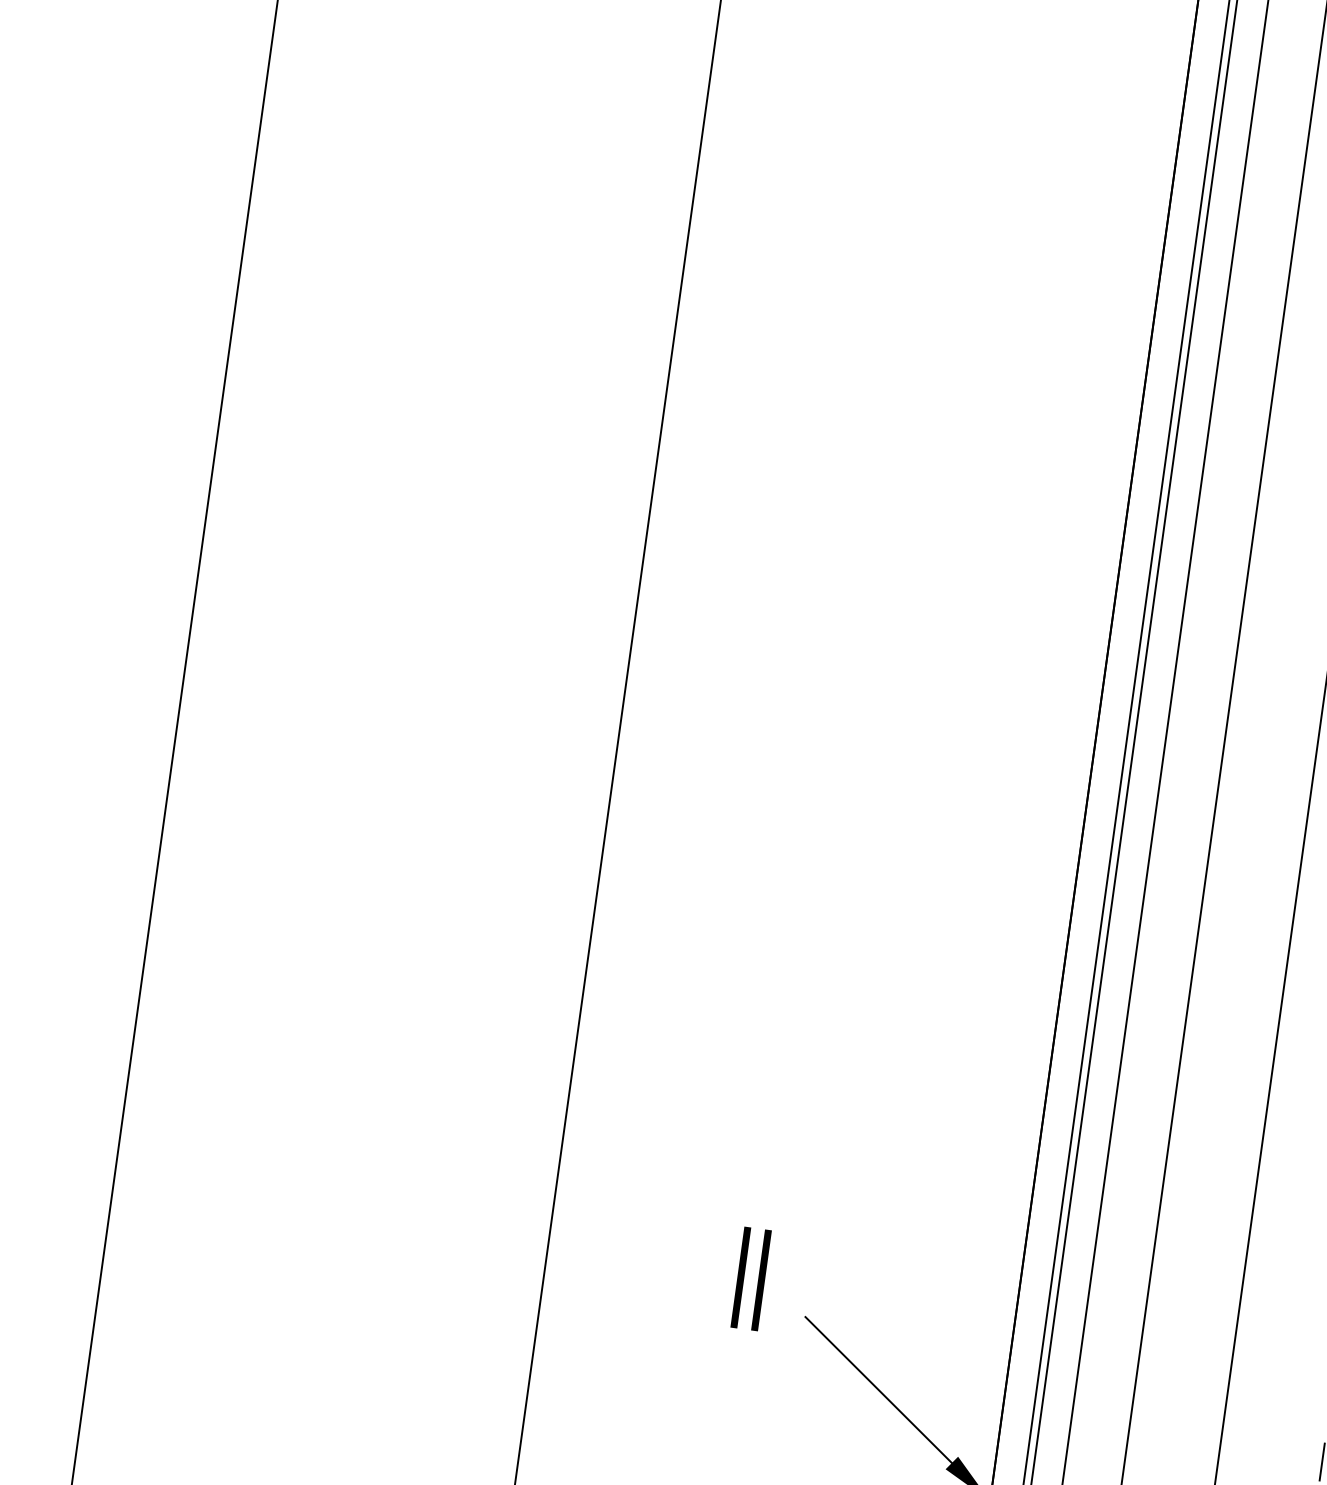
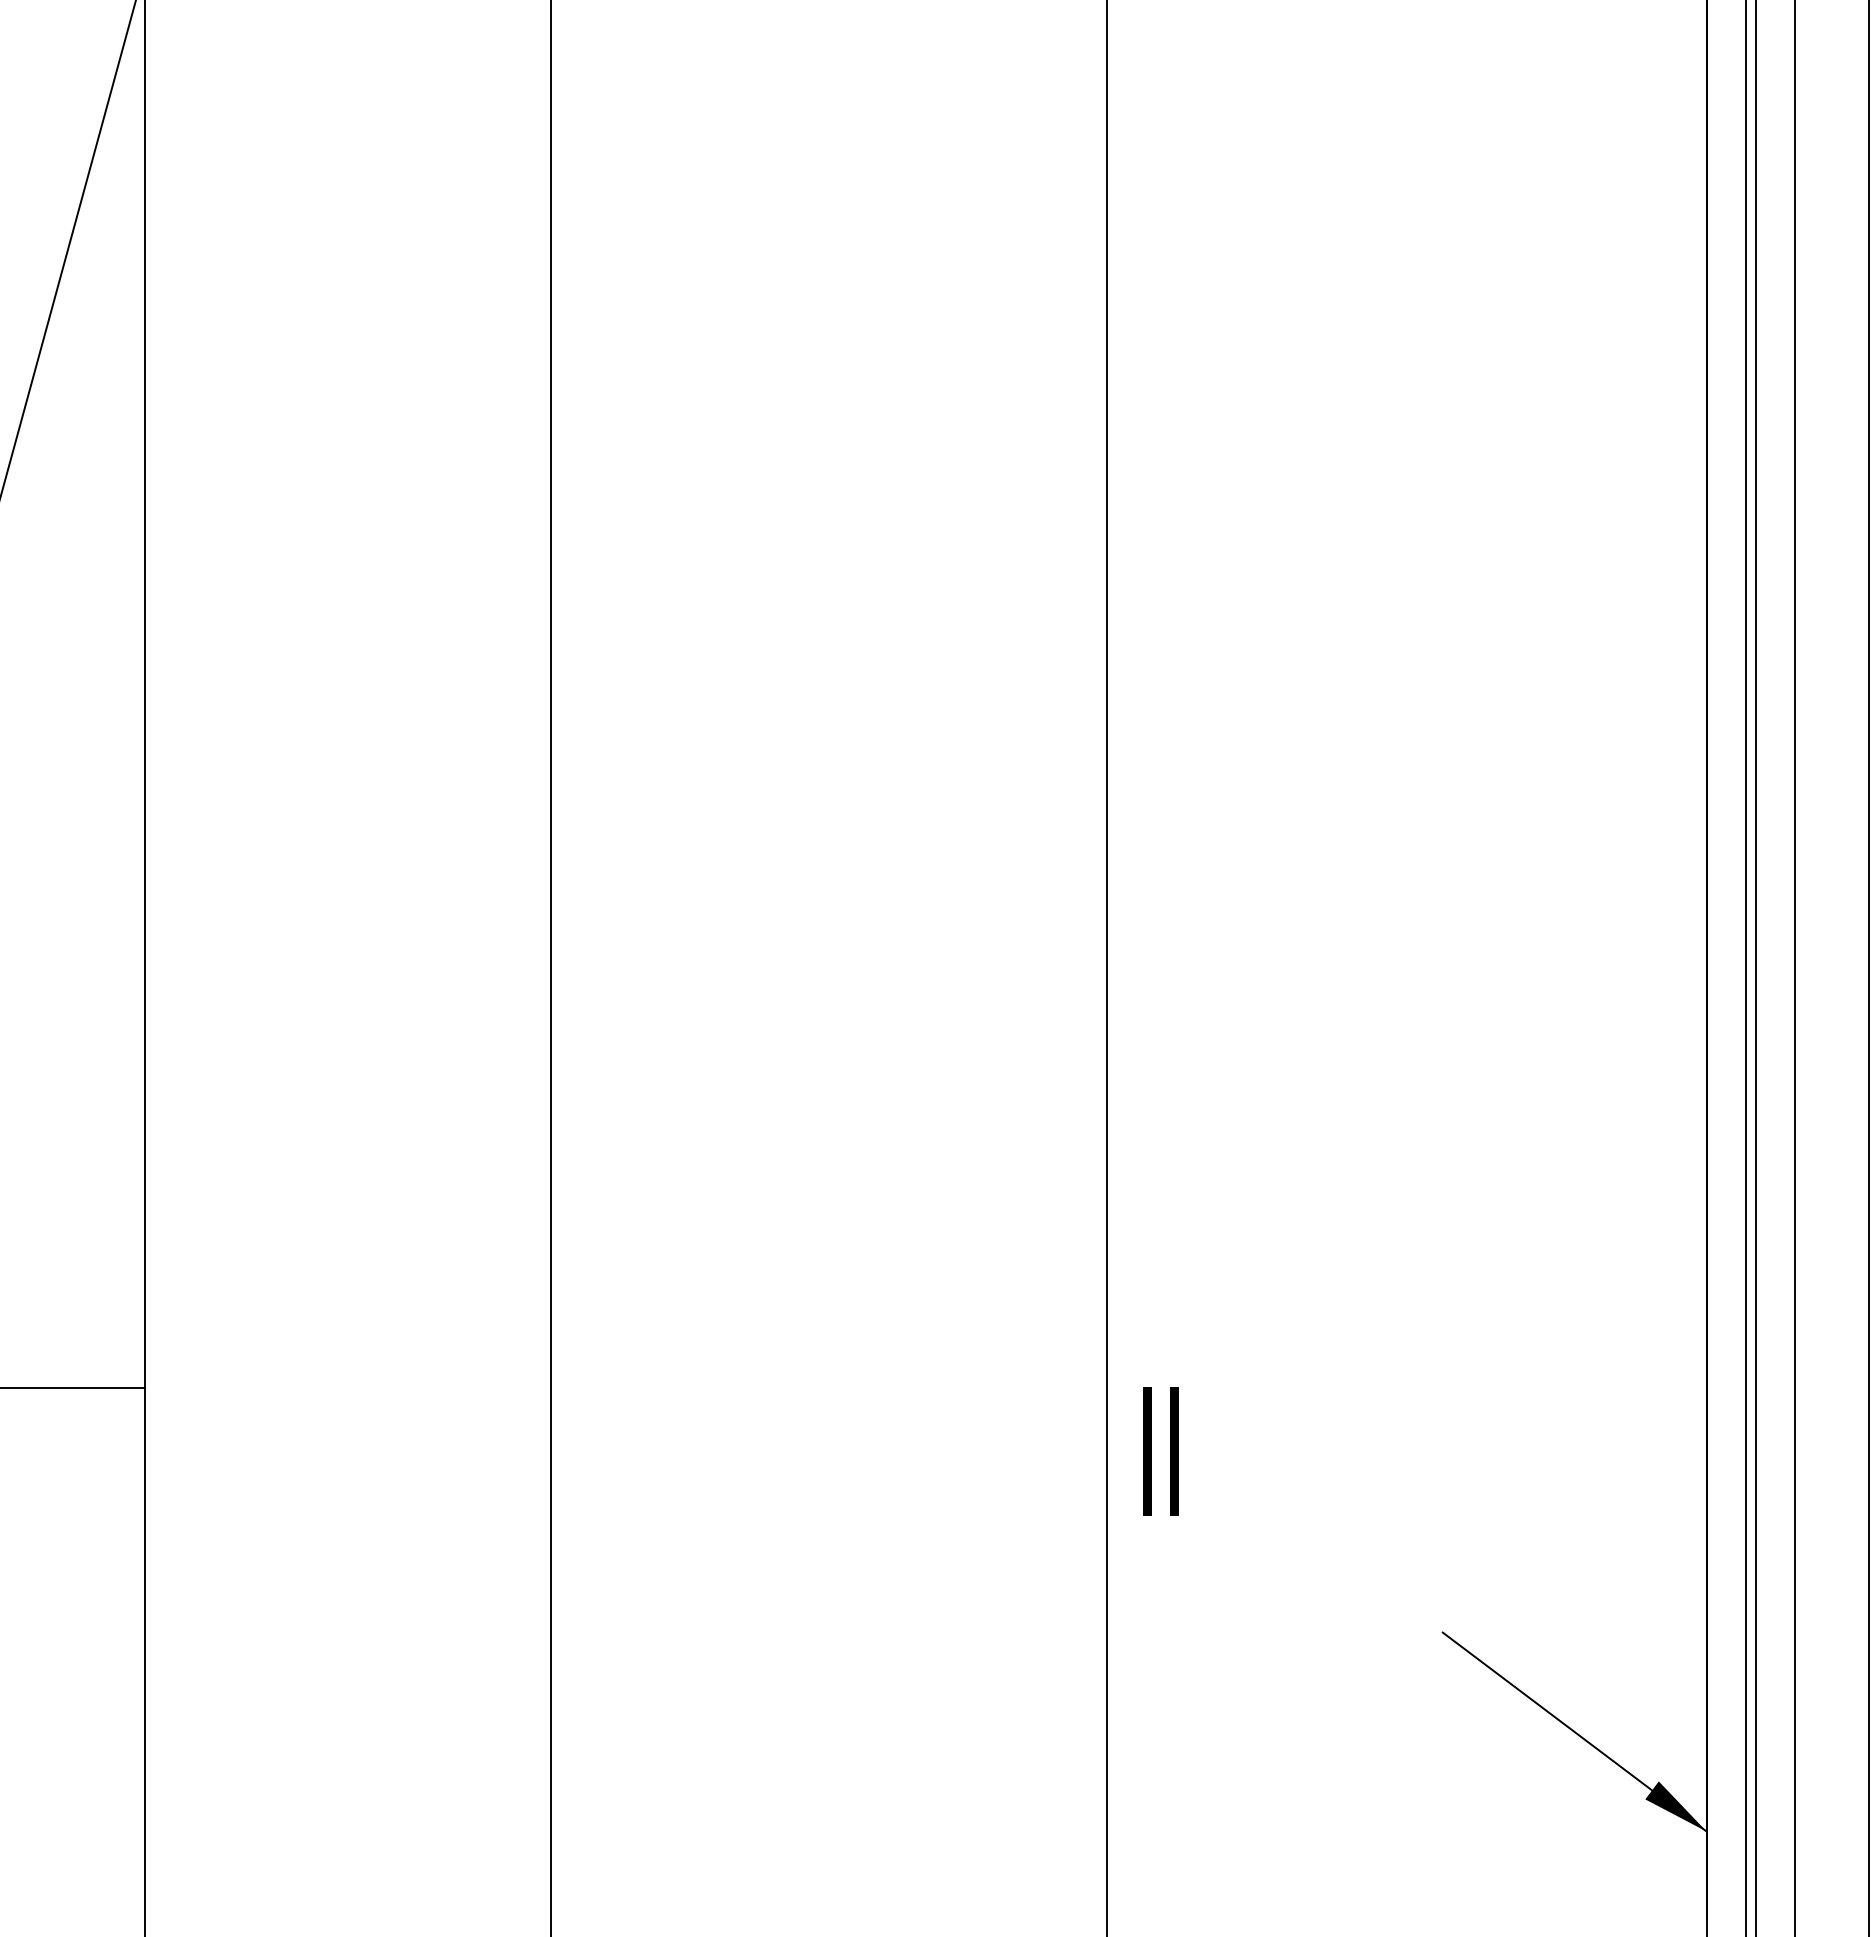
text: (750, 1279) -> (1160, 1451), moved

